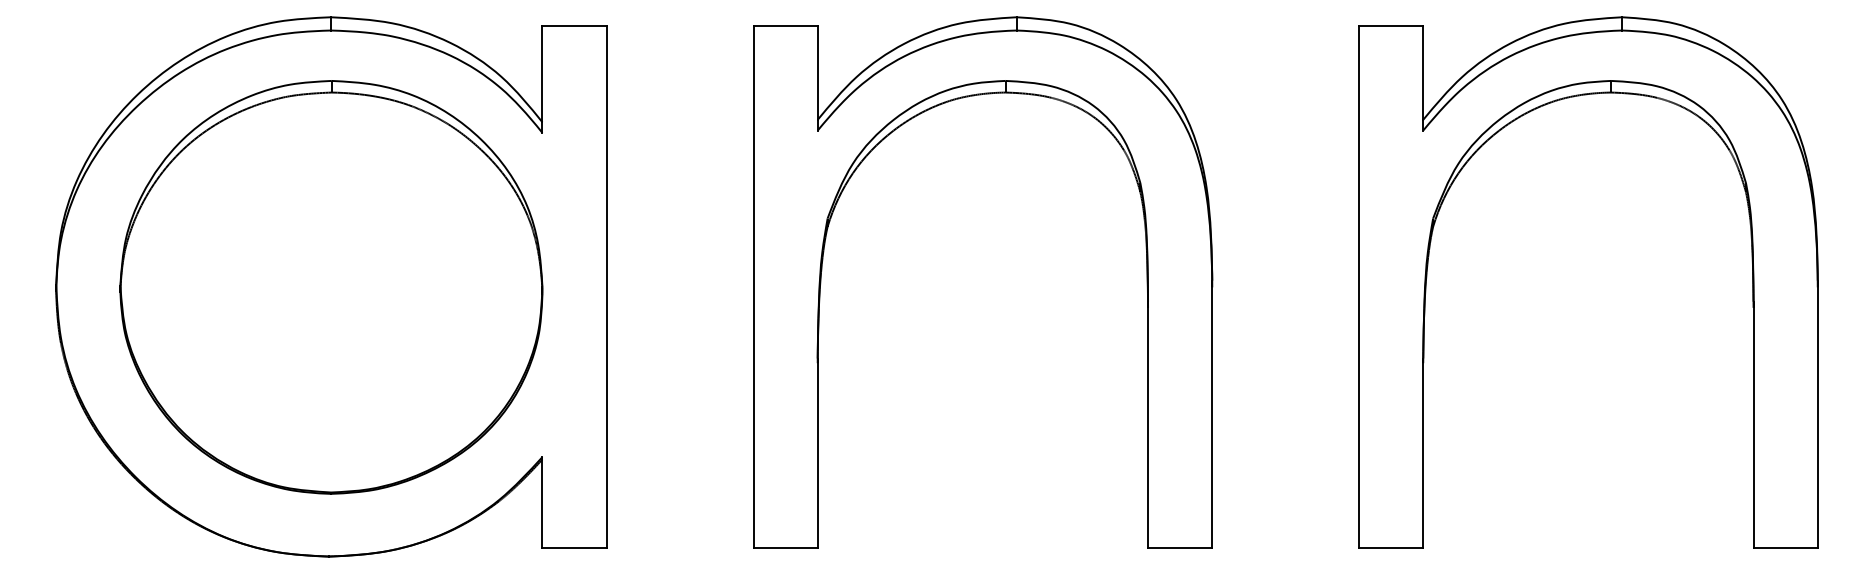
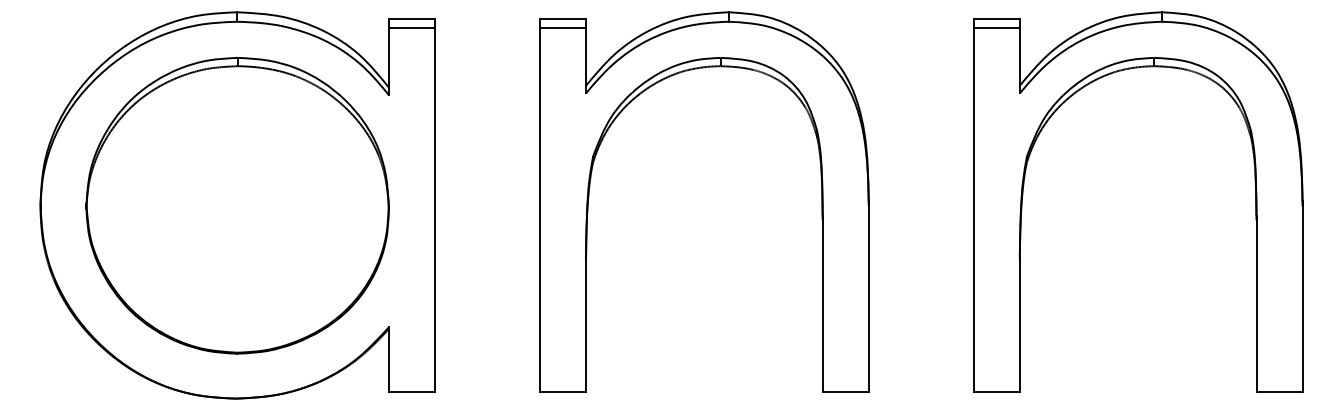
line: (574, 39) -> (411, 28), added
line: (785, 39) -> (562, 28), added
line: (1391, 39) -> (997, 28), added

